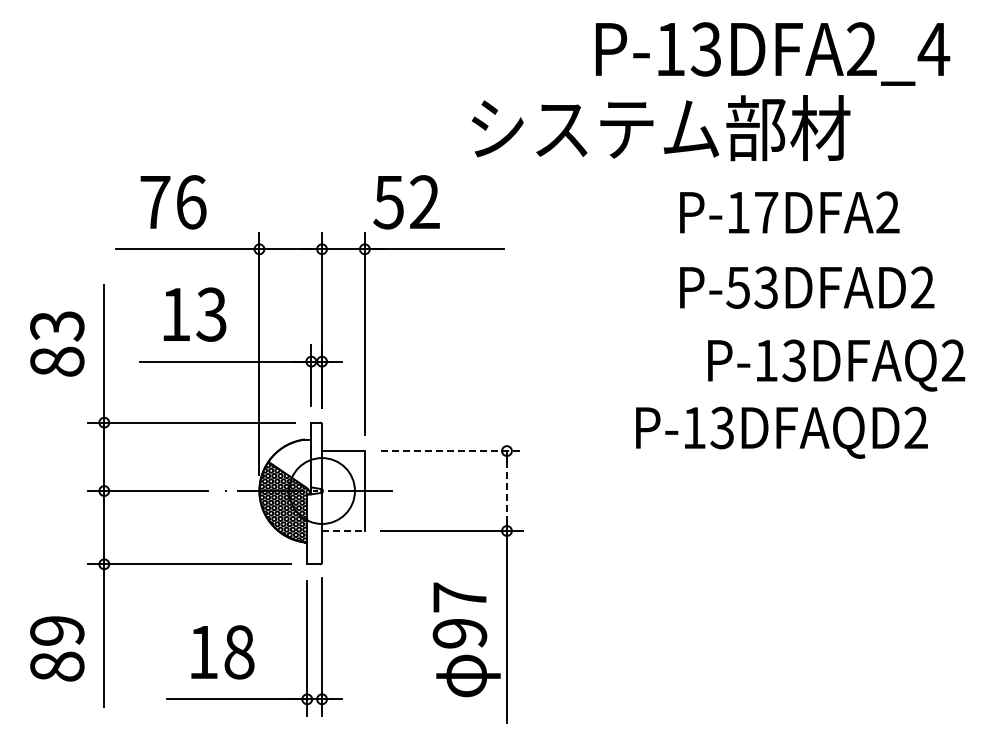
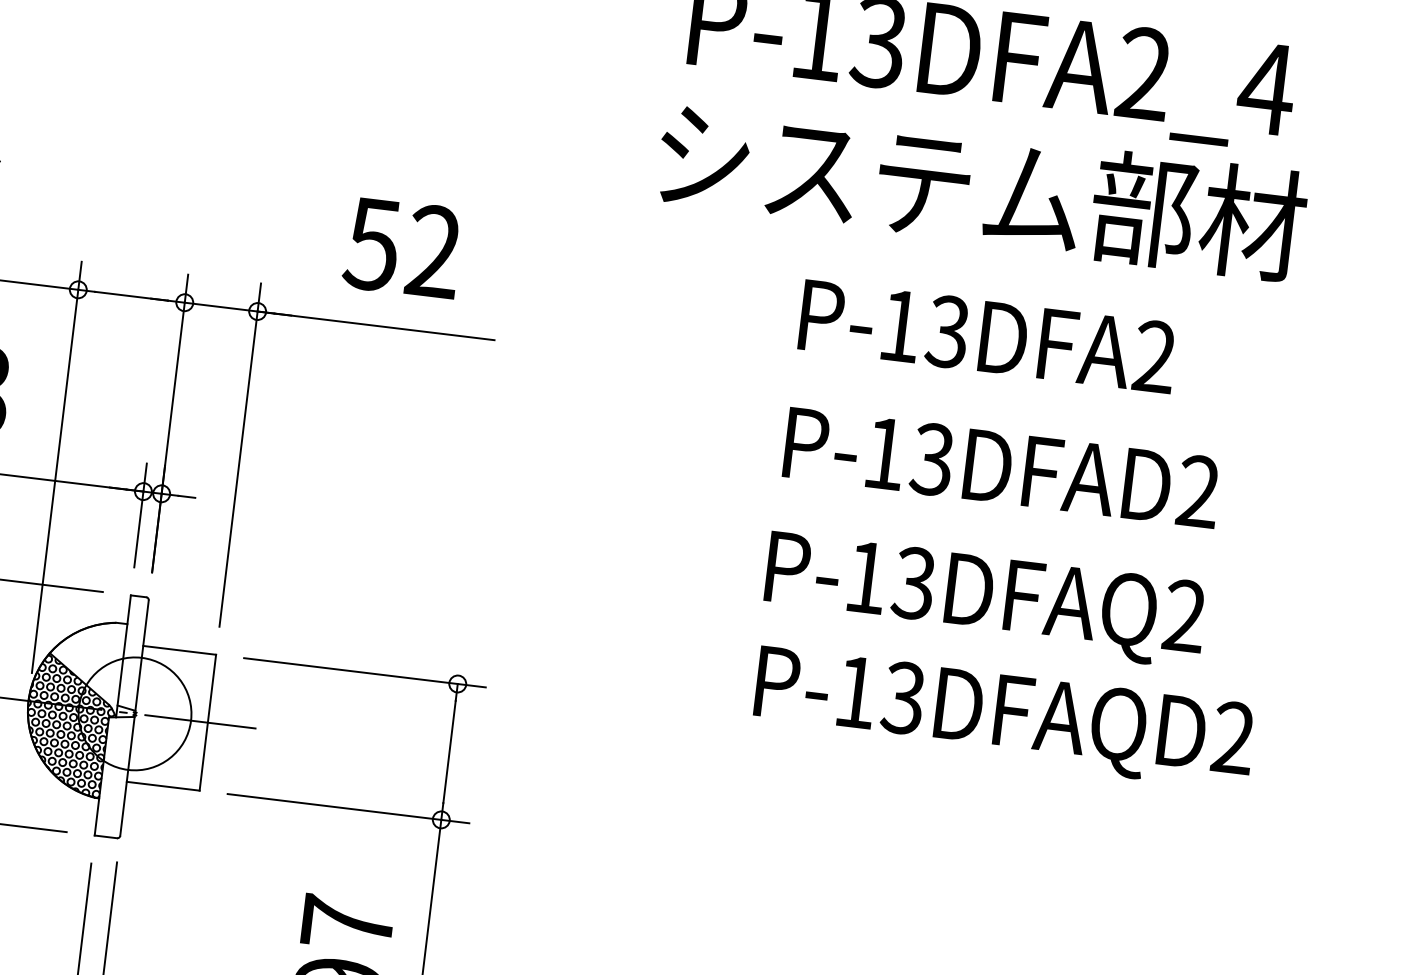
text: (661, 128) -> (982, 190), moved
text: (406, 202) -> (402, 248), moved
text: (766, 212) -> (948, 331), P-17DFA2 -> P-13DFA2
text: (737, 287) -> (883, 453), P-53DFAD2 -> P-13DFAD2
text: (836, 365) -> (984, 600), moved
text: (781, 432) -> (1003, 717), moved
line: (452, 451) -> (365, 673), dashed -> solid
line: (506, 491) -> (448, 752), dashed -> solid
line: (343, 530) -> (163, 785), dashed -> solid

